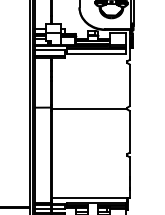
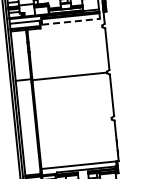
line: (96, 54) -> (71, 21), solid -> dashed

